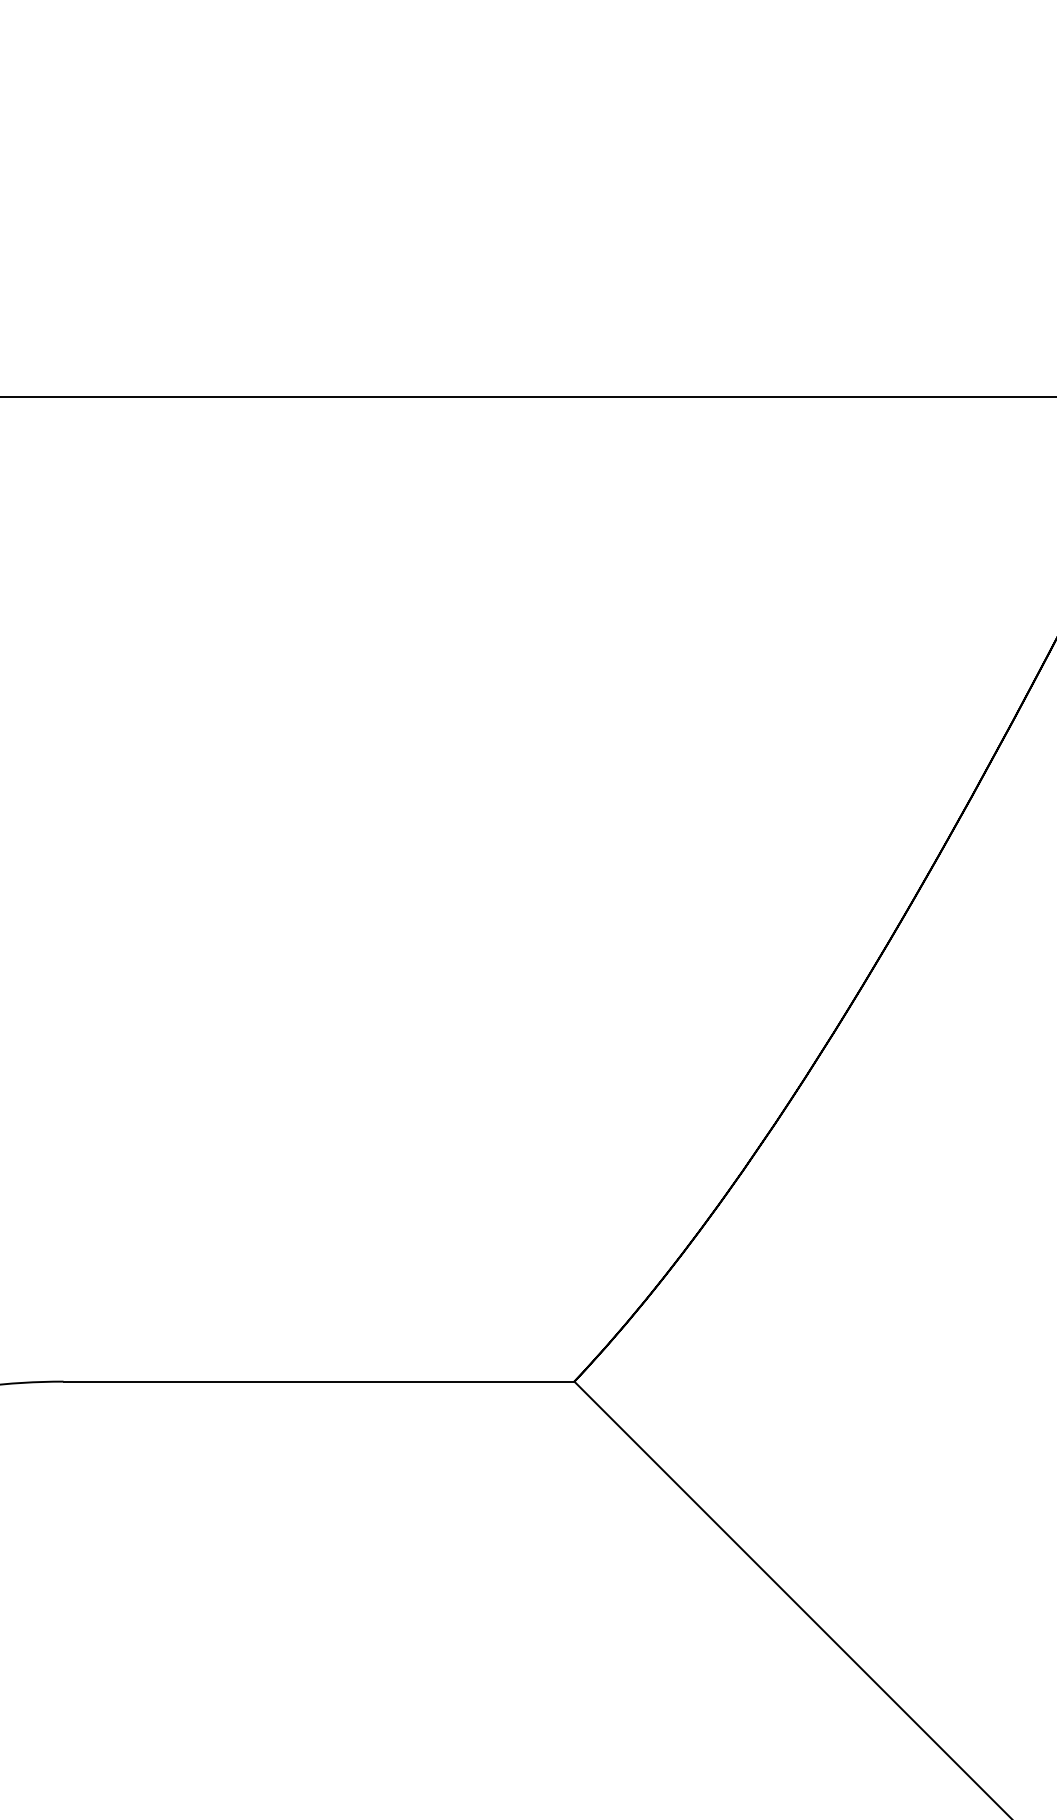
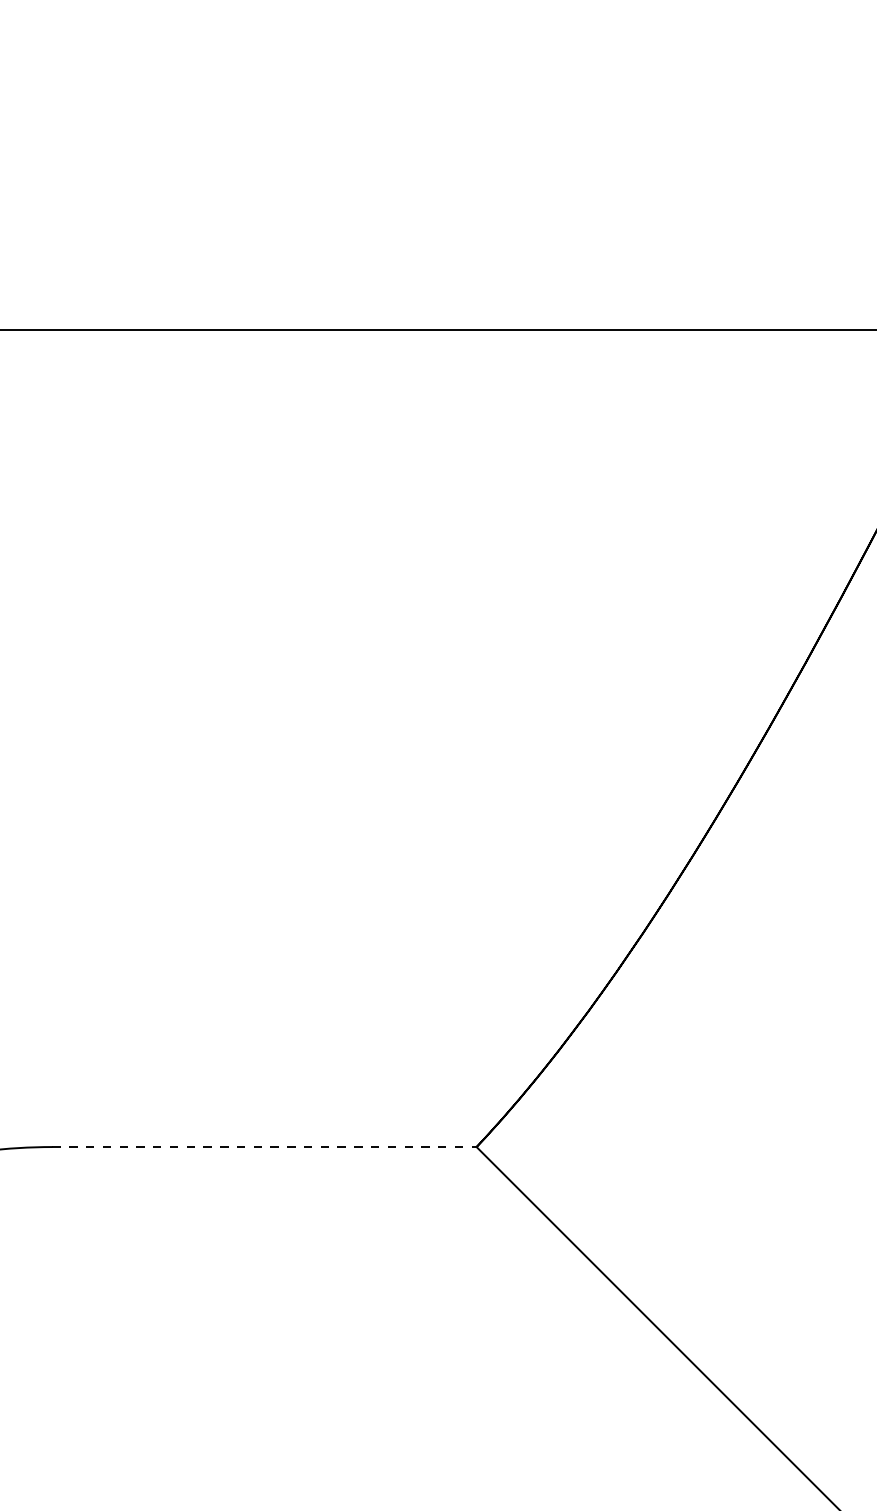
line: (319, 1381) -> (264, 1146), solid -> dashed

